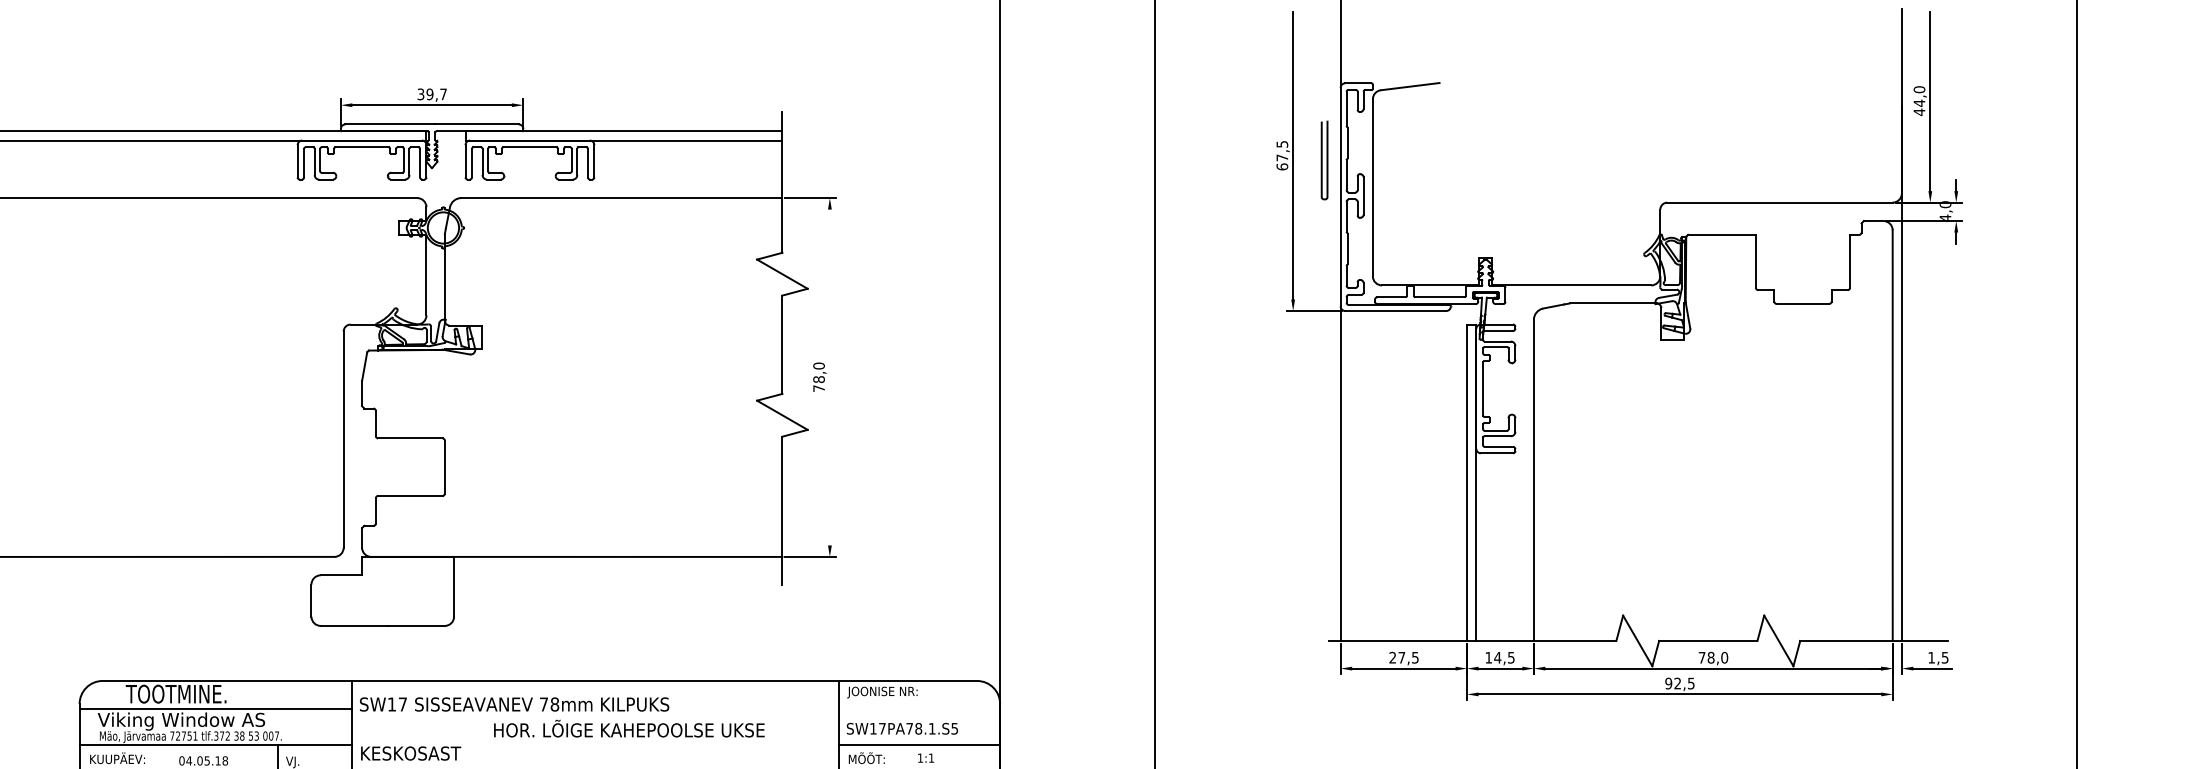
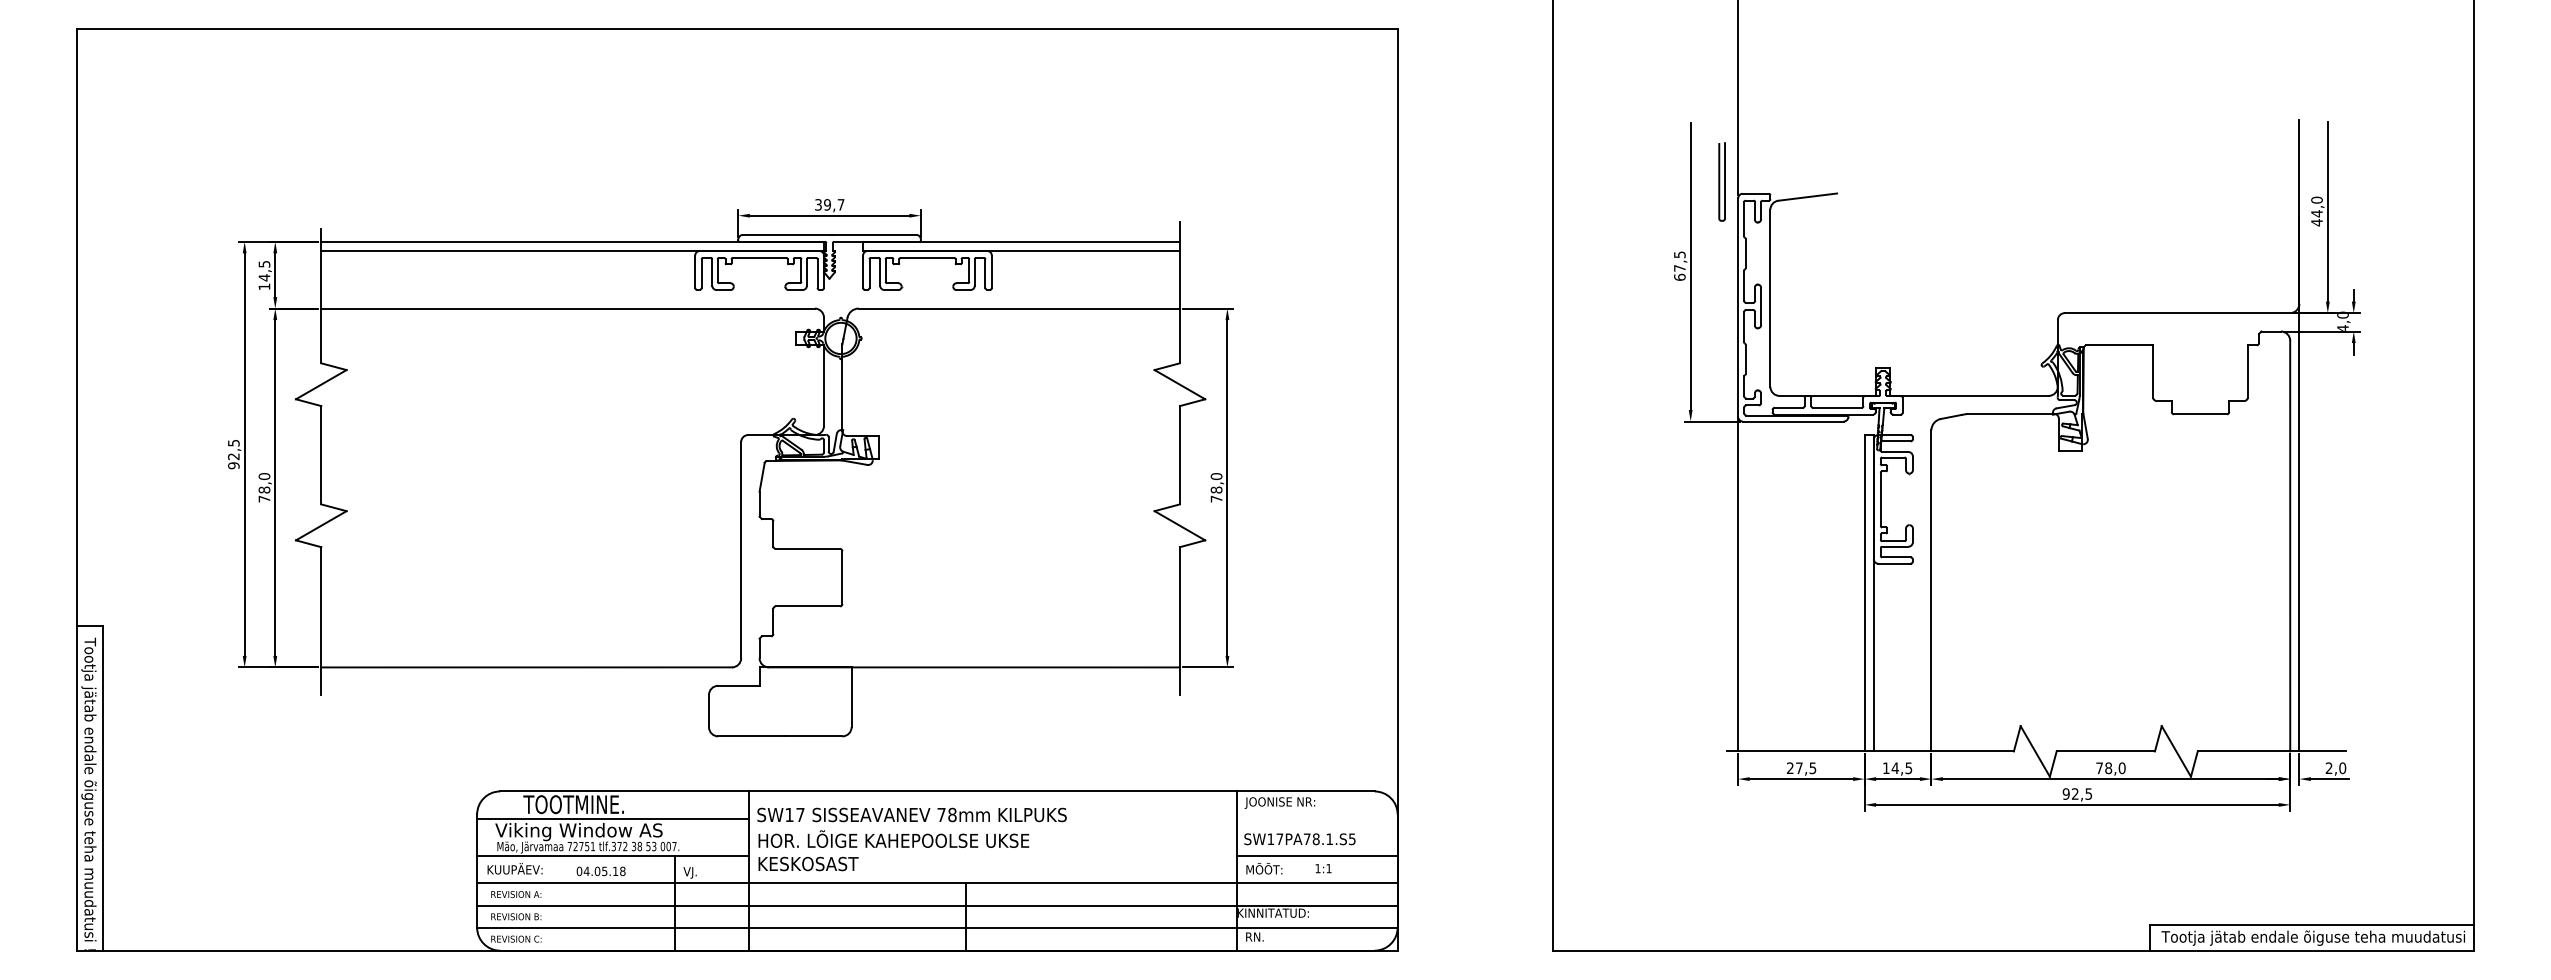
curve: (1322, 160) -> (1720, 181), moved
line: (829, 377) -> (1227, 487), added
text: (1937, 658) -> (2335, 768), 1,5 -> 2,0
text: (628, 728) -> (893, 838), moved

